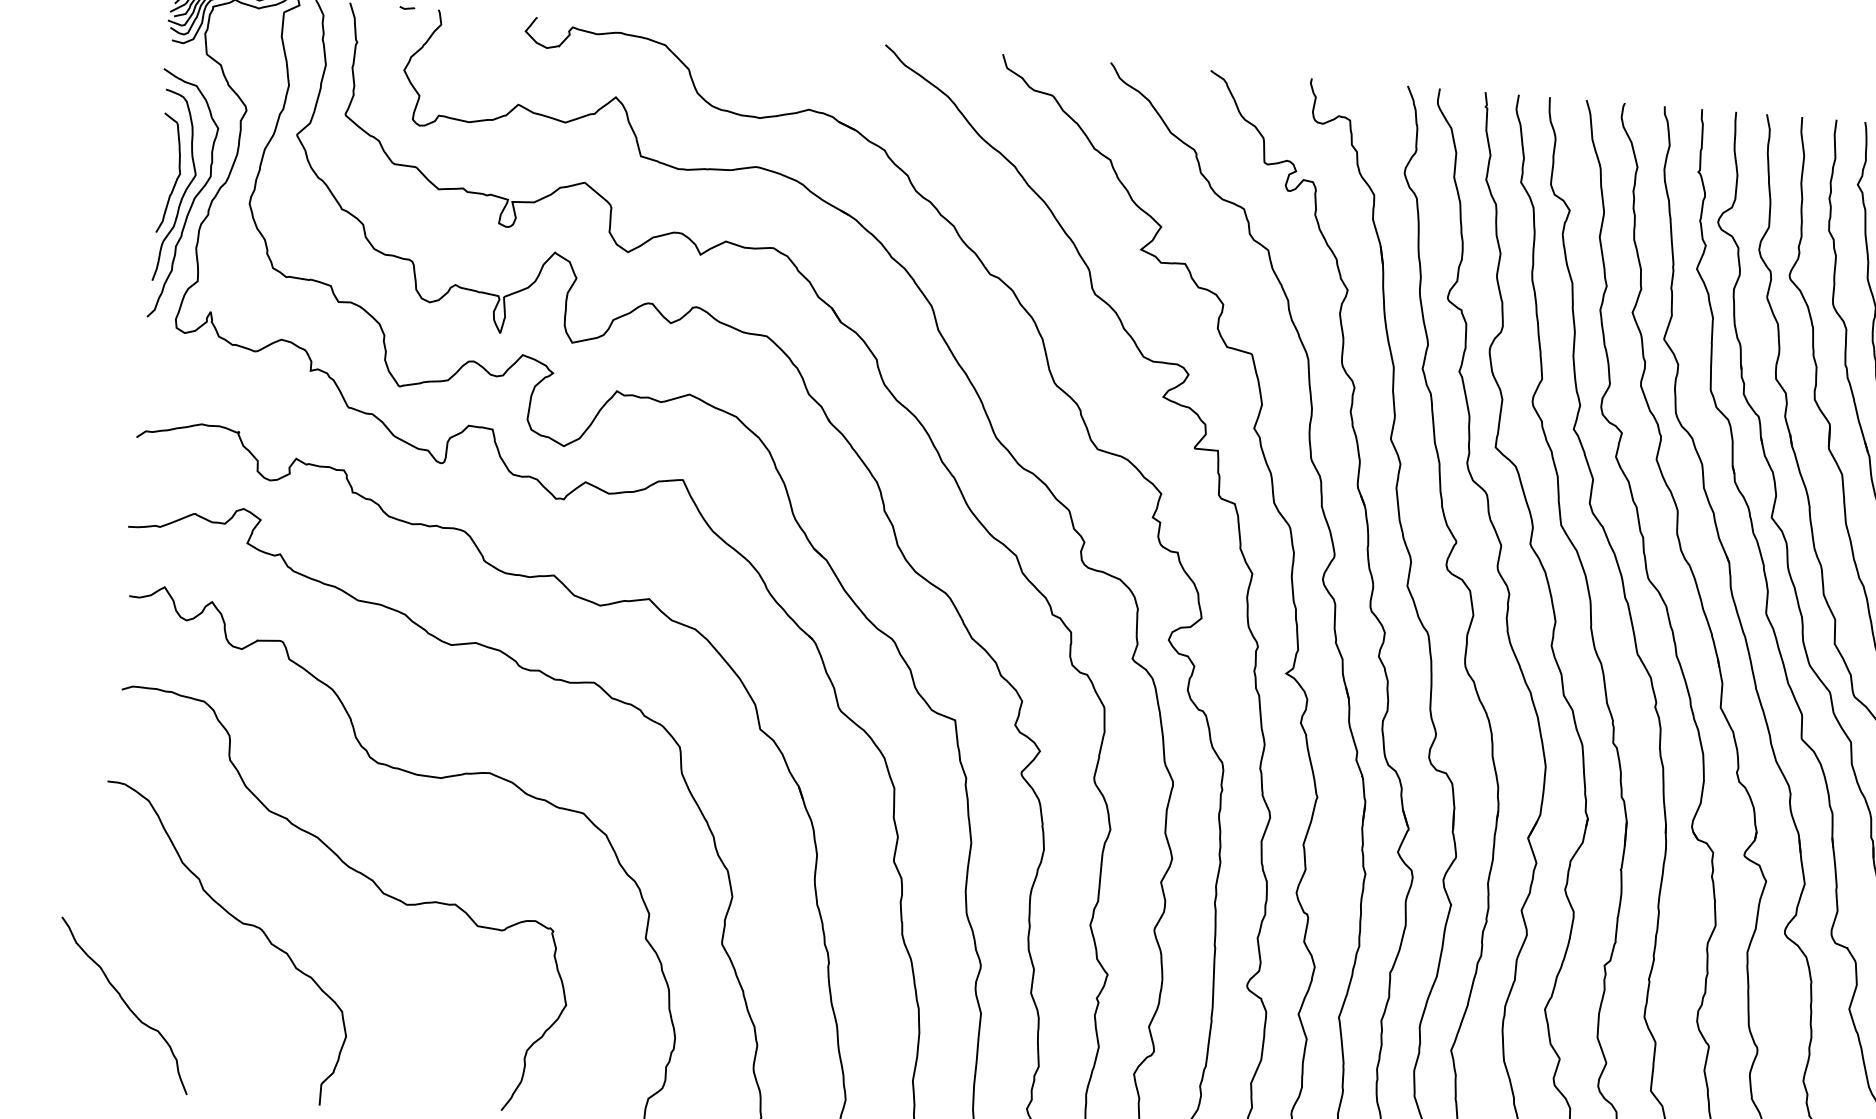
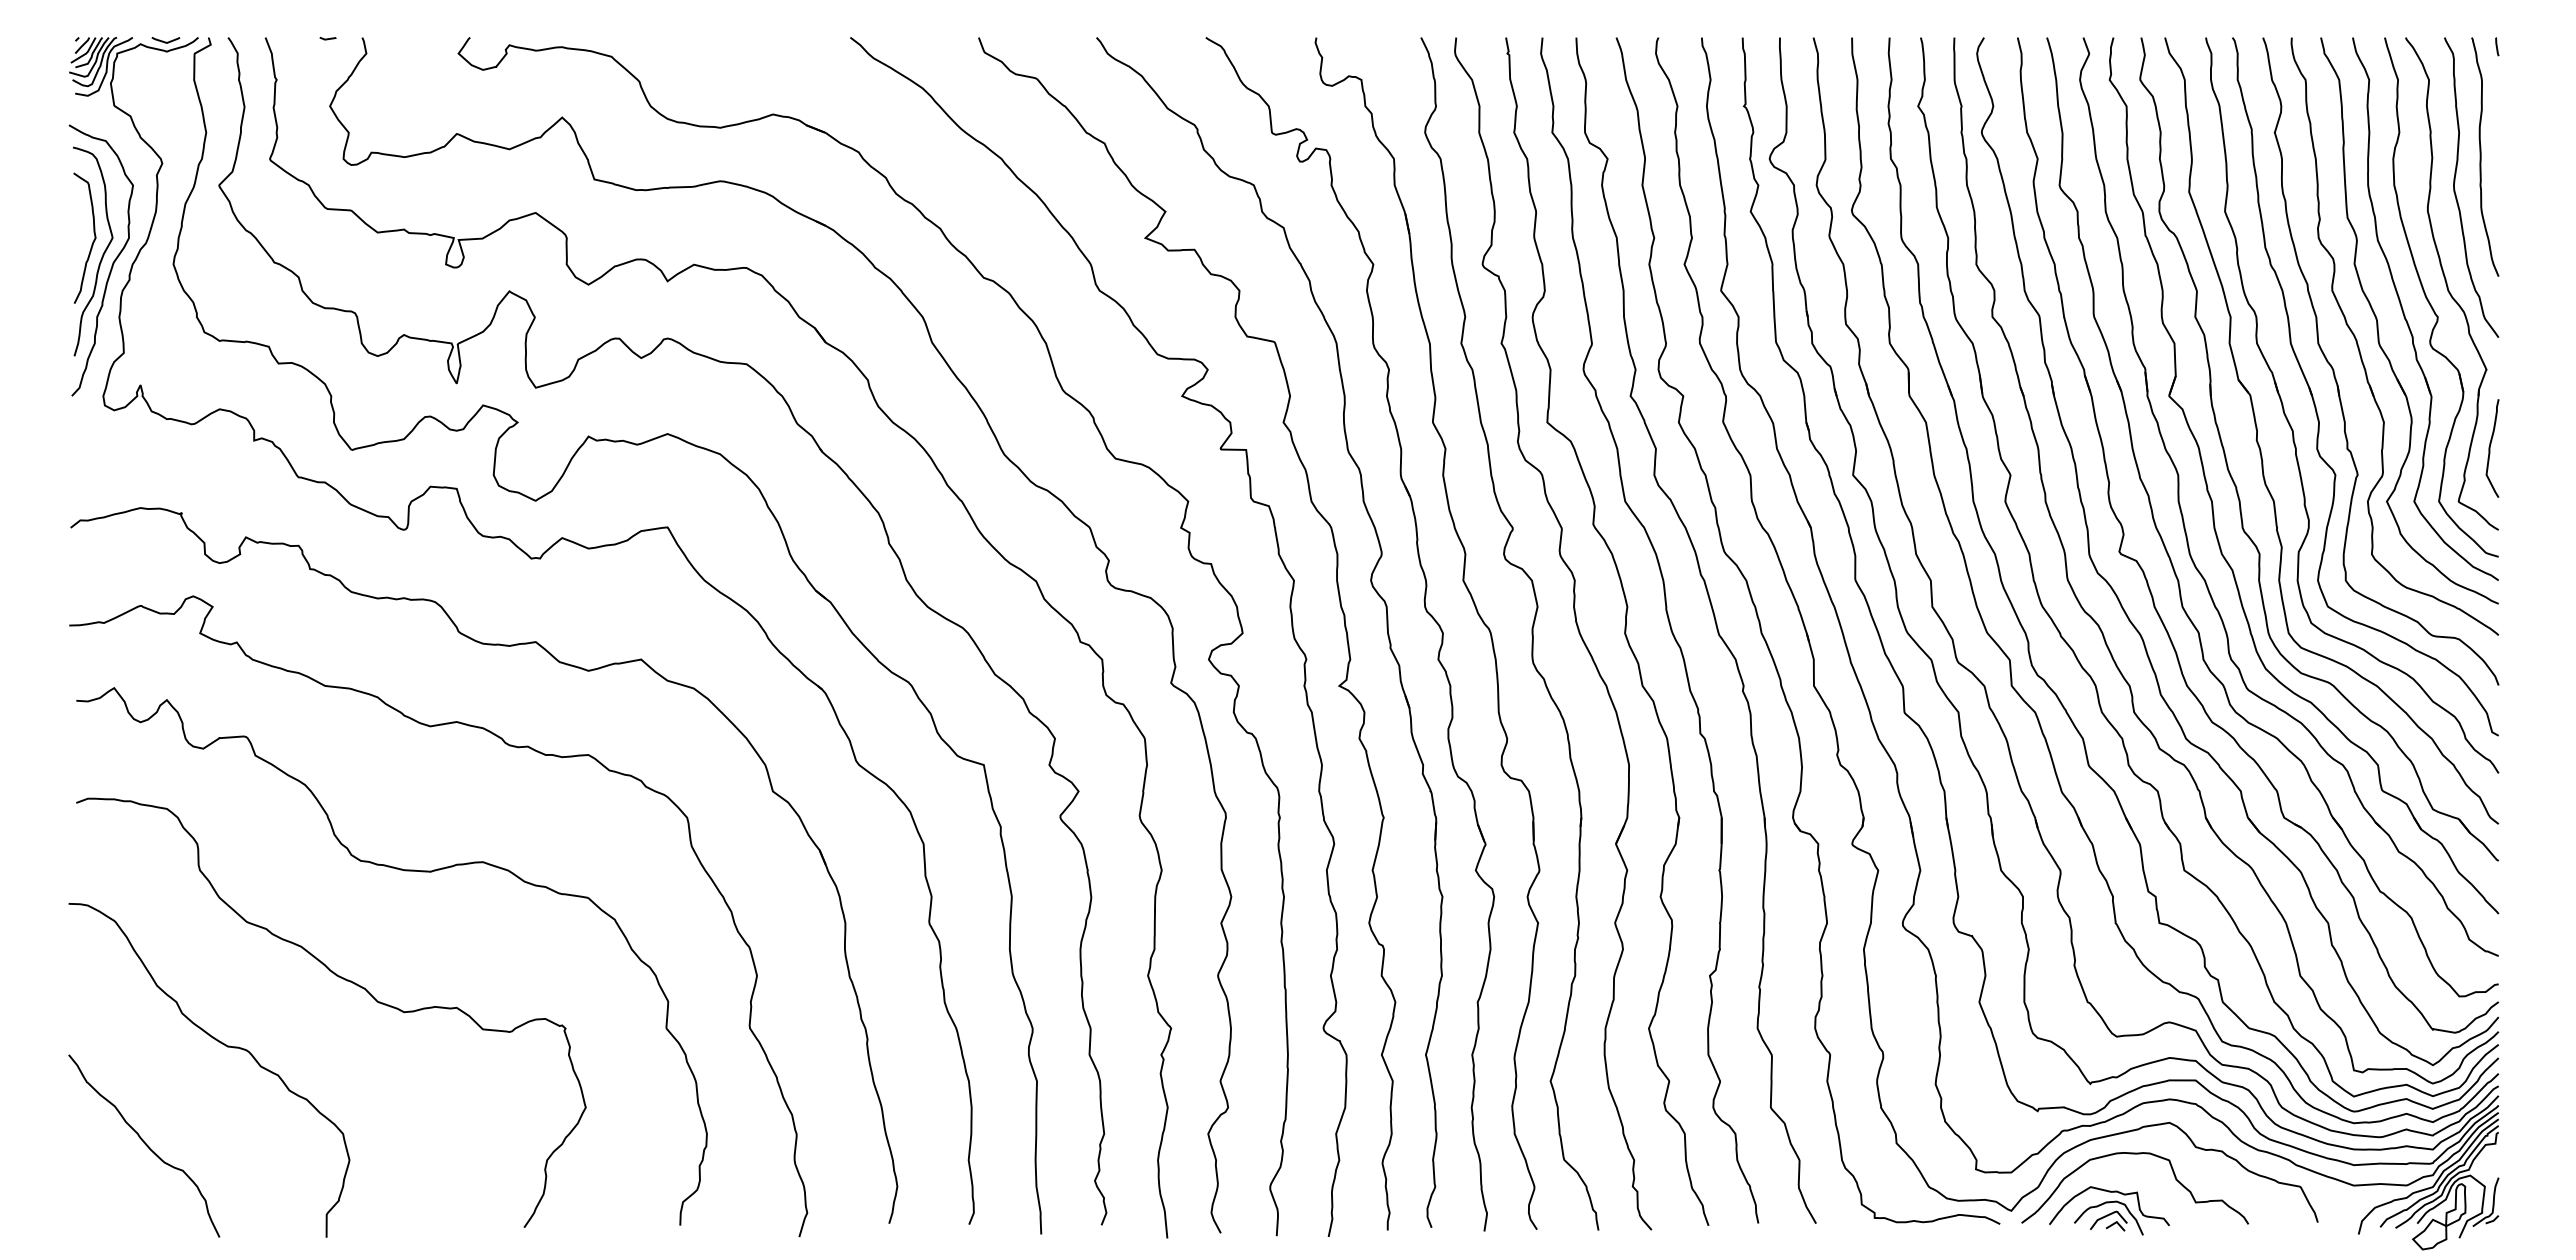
curve: (124, 1004) -> (144, 1144), moved

